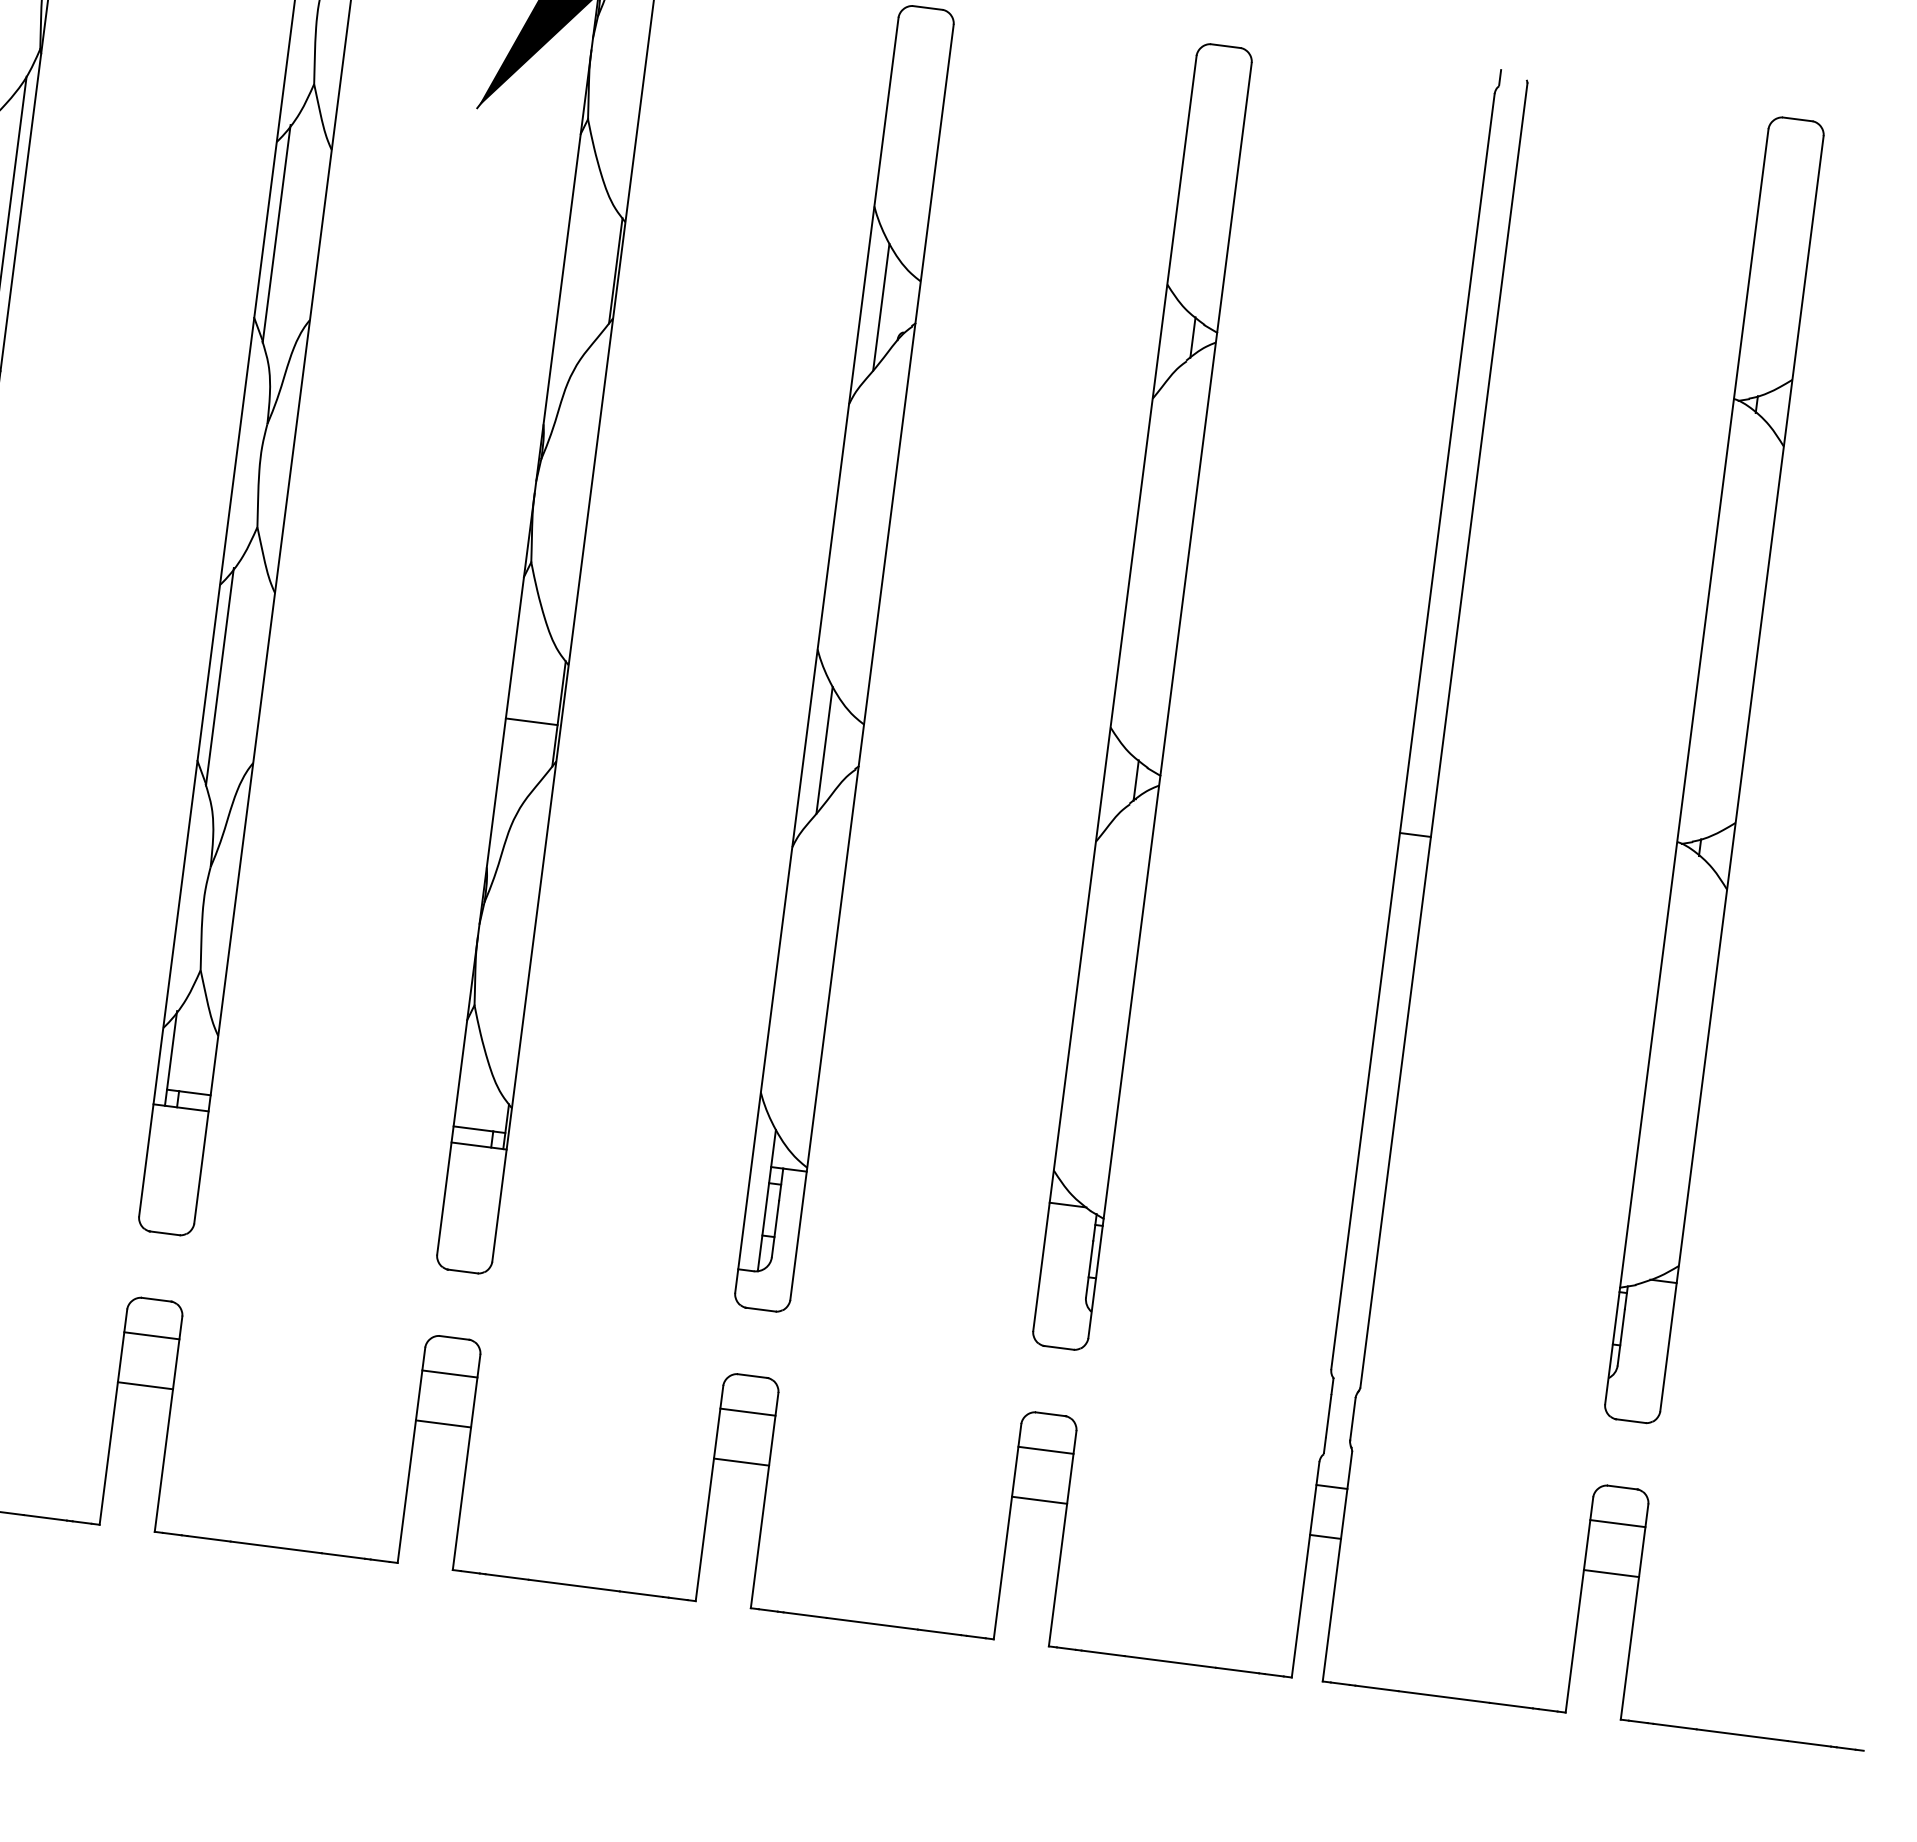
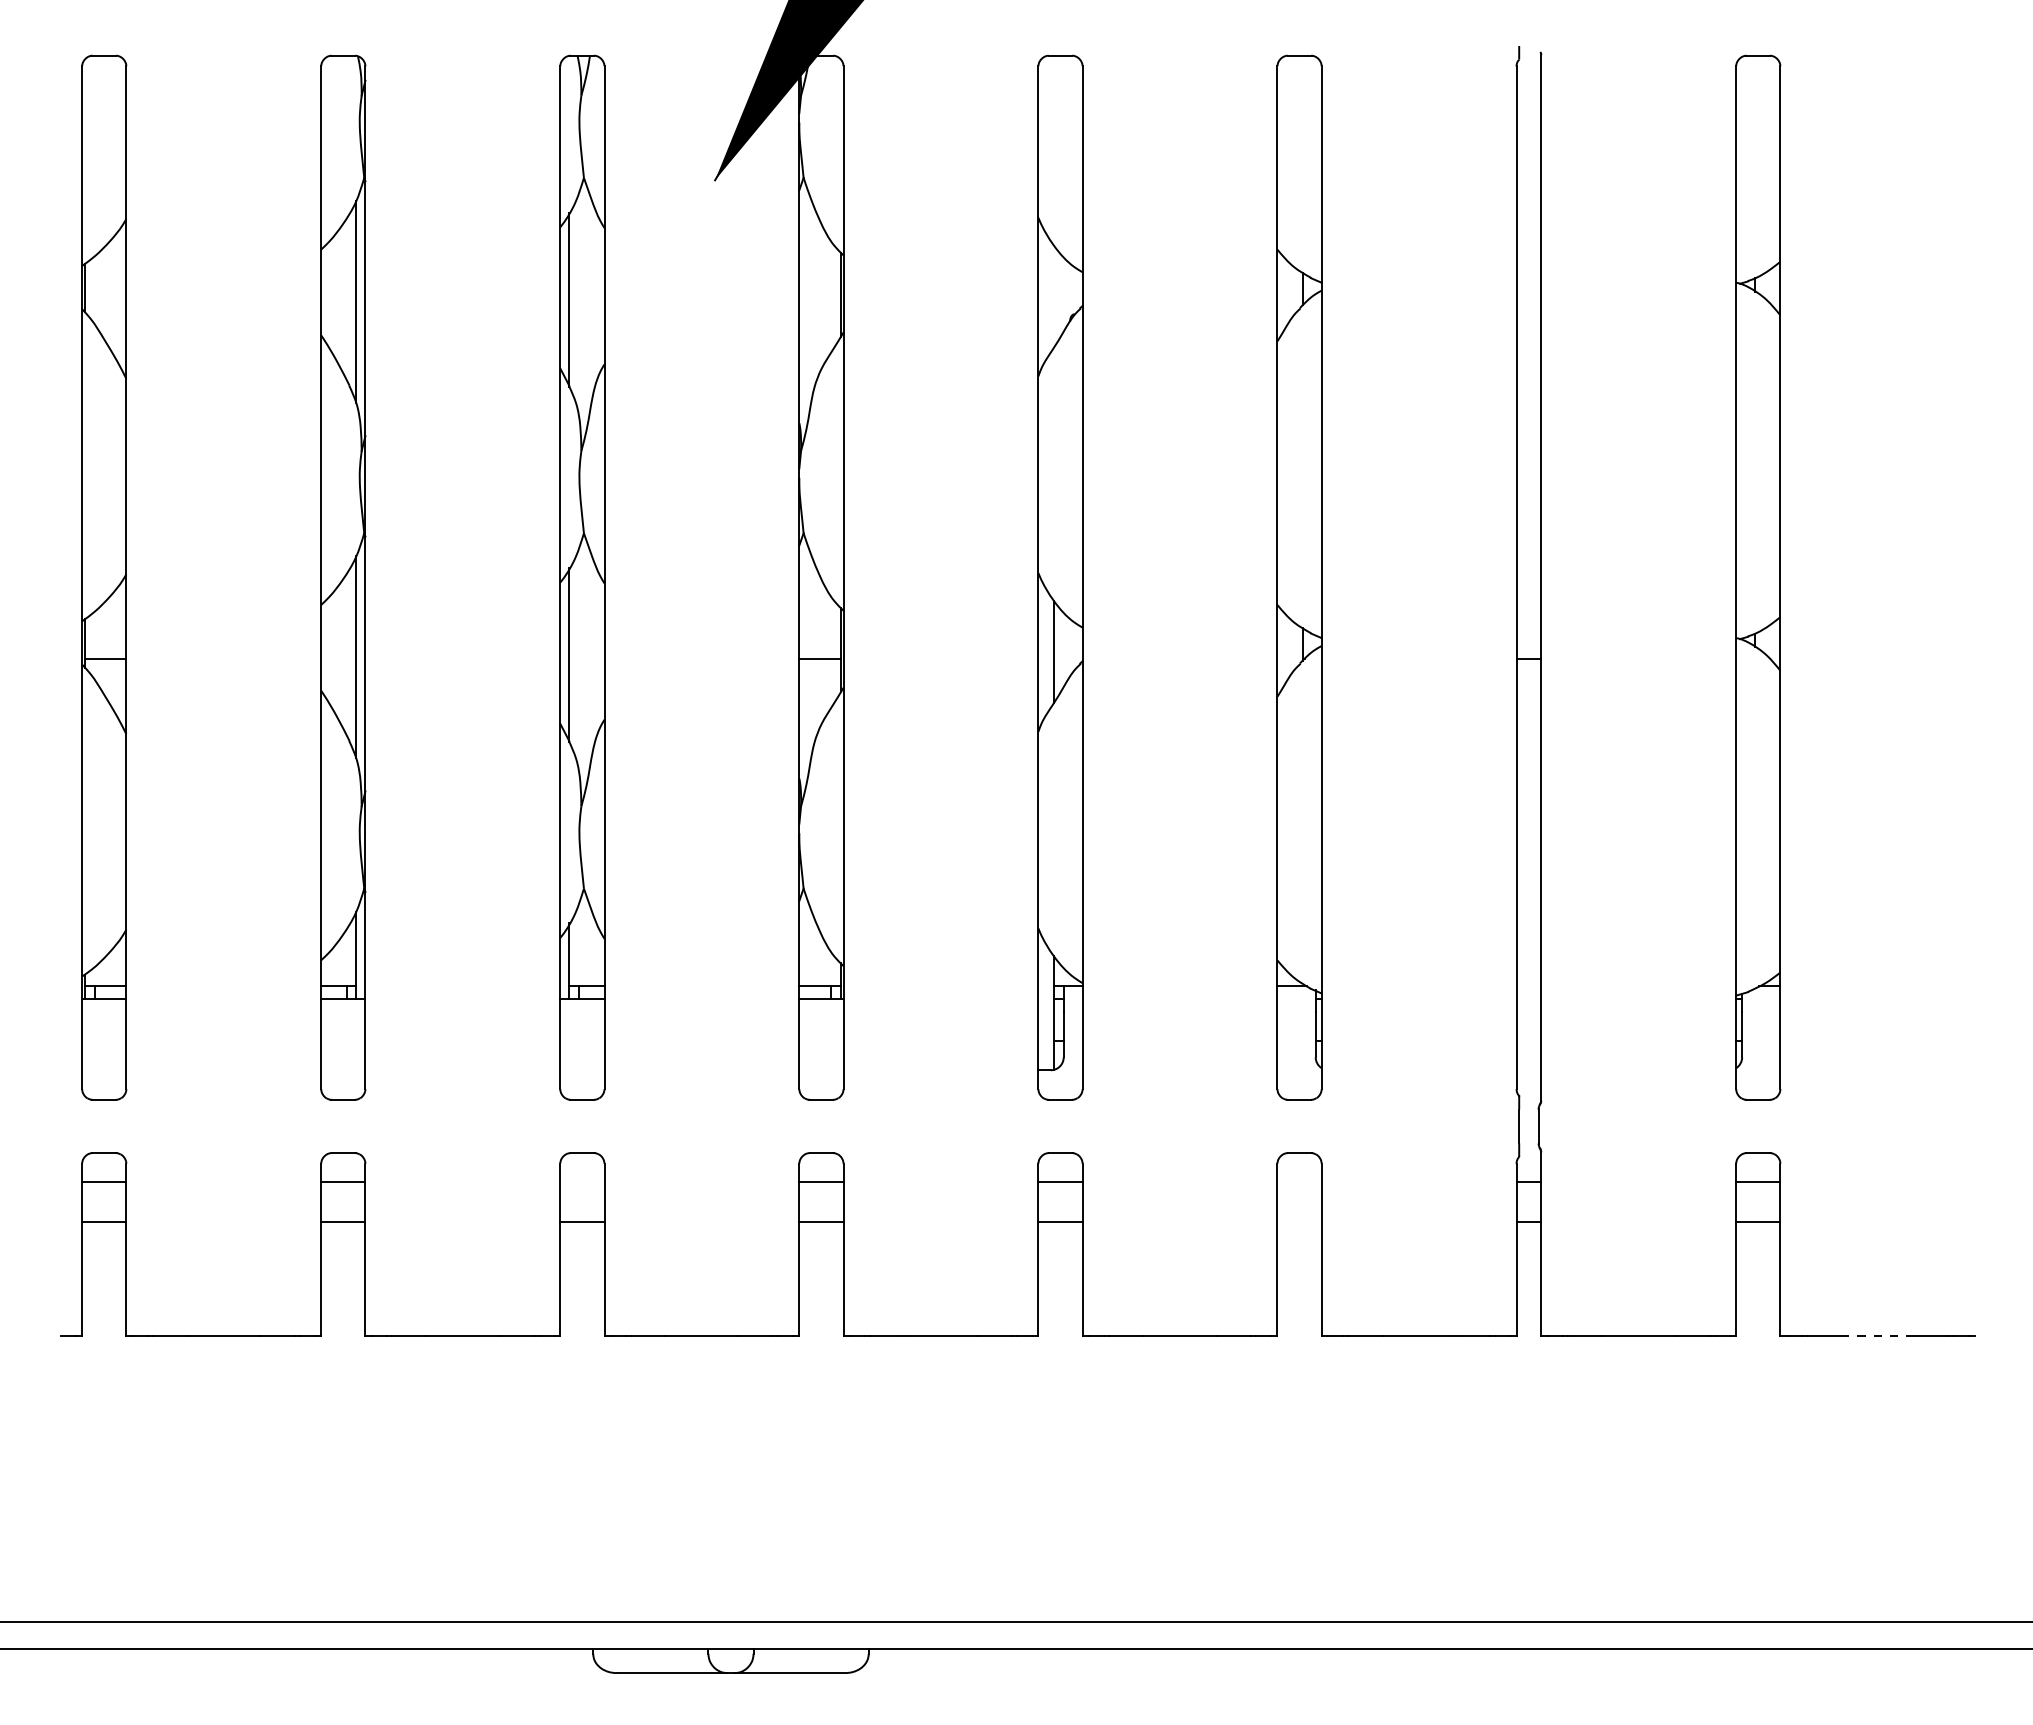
line: (881, 307) -> (1054, 296), removed
line: (151, 1336) -> (582, 1182), removed
line: (1045, 1450) -> (1299, 1182), removed
line: (1039, 1500) -> (1299, 1222), removed
line: (1741, 1735) -> (1877, 1336), solid -> dashed

